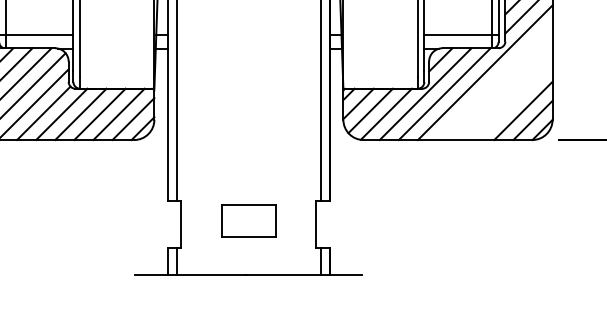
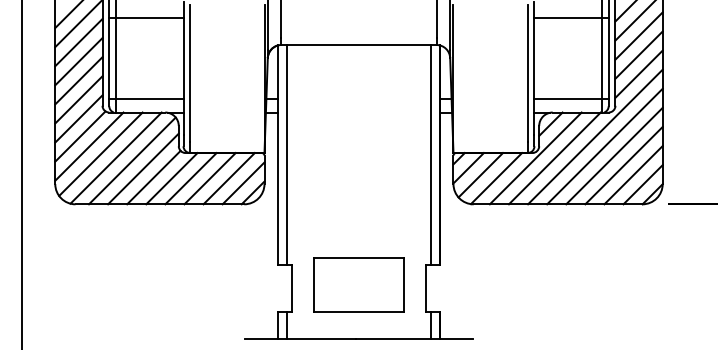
line: (494, 82) -> (604, 146), added
line: (504, 91) -> (614, 155), added
line: (513, 101) -> (623, 165), added
part: (248, 220) -> (358, 284), size x1.67

